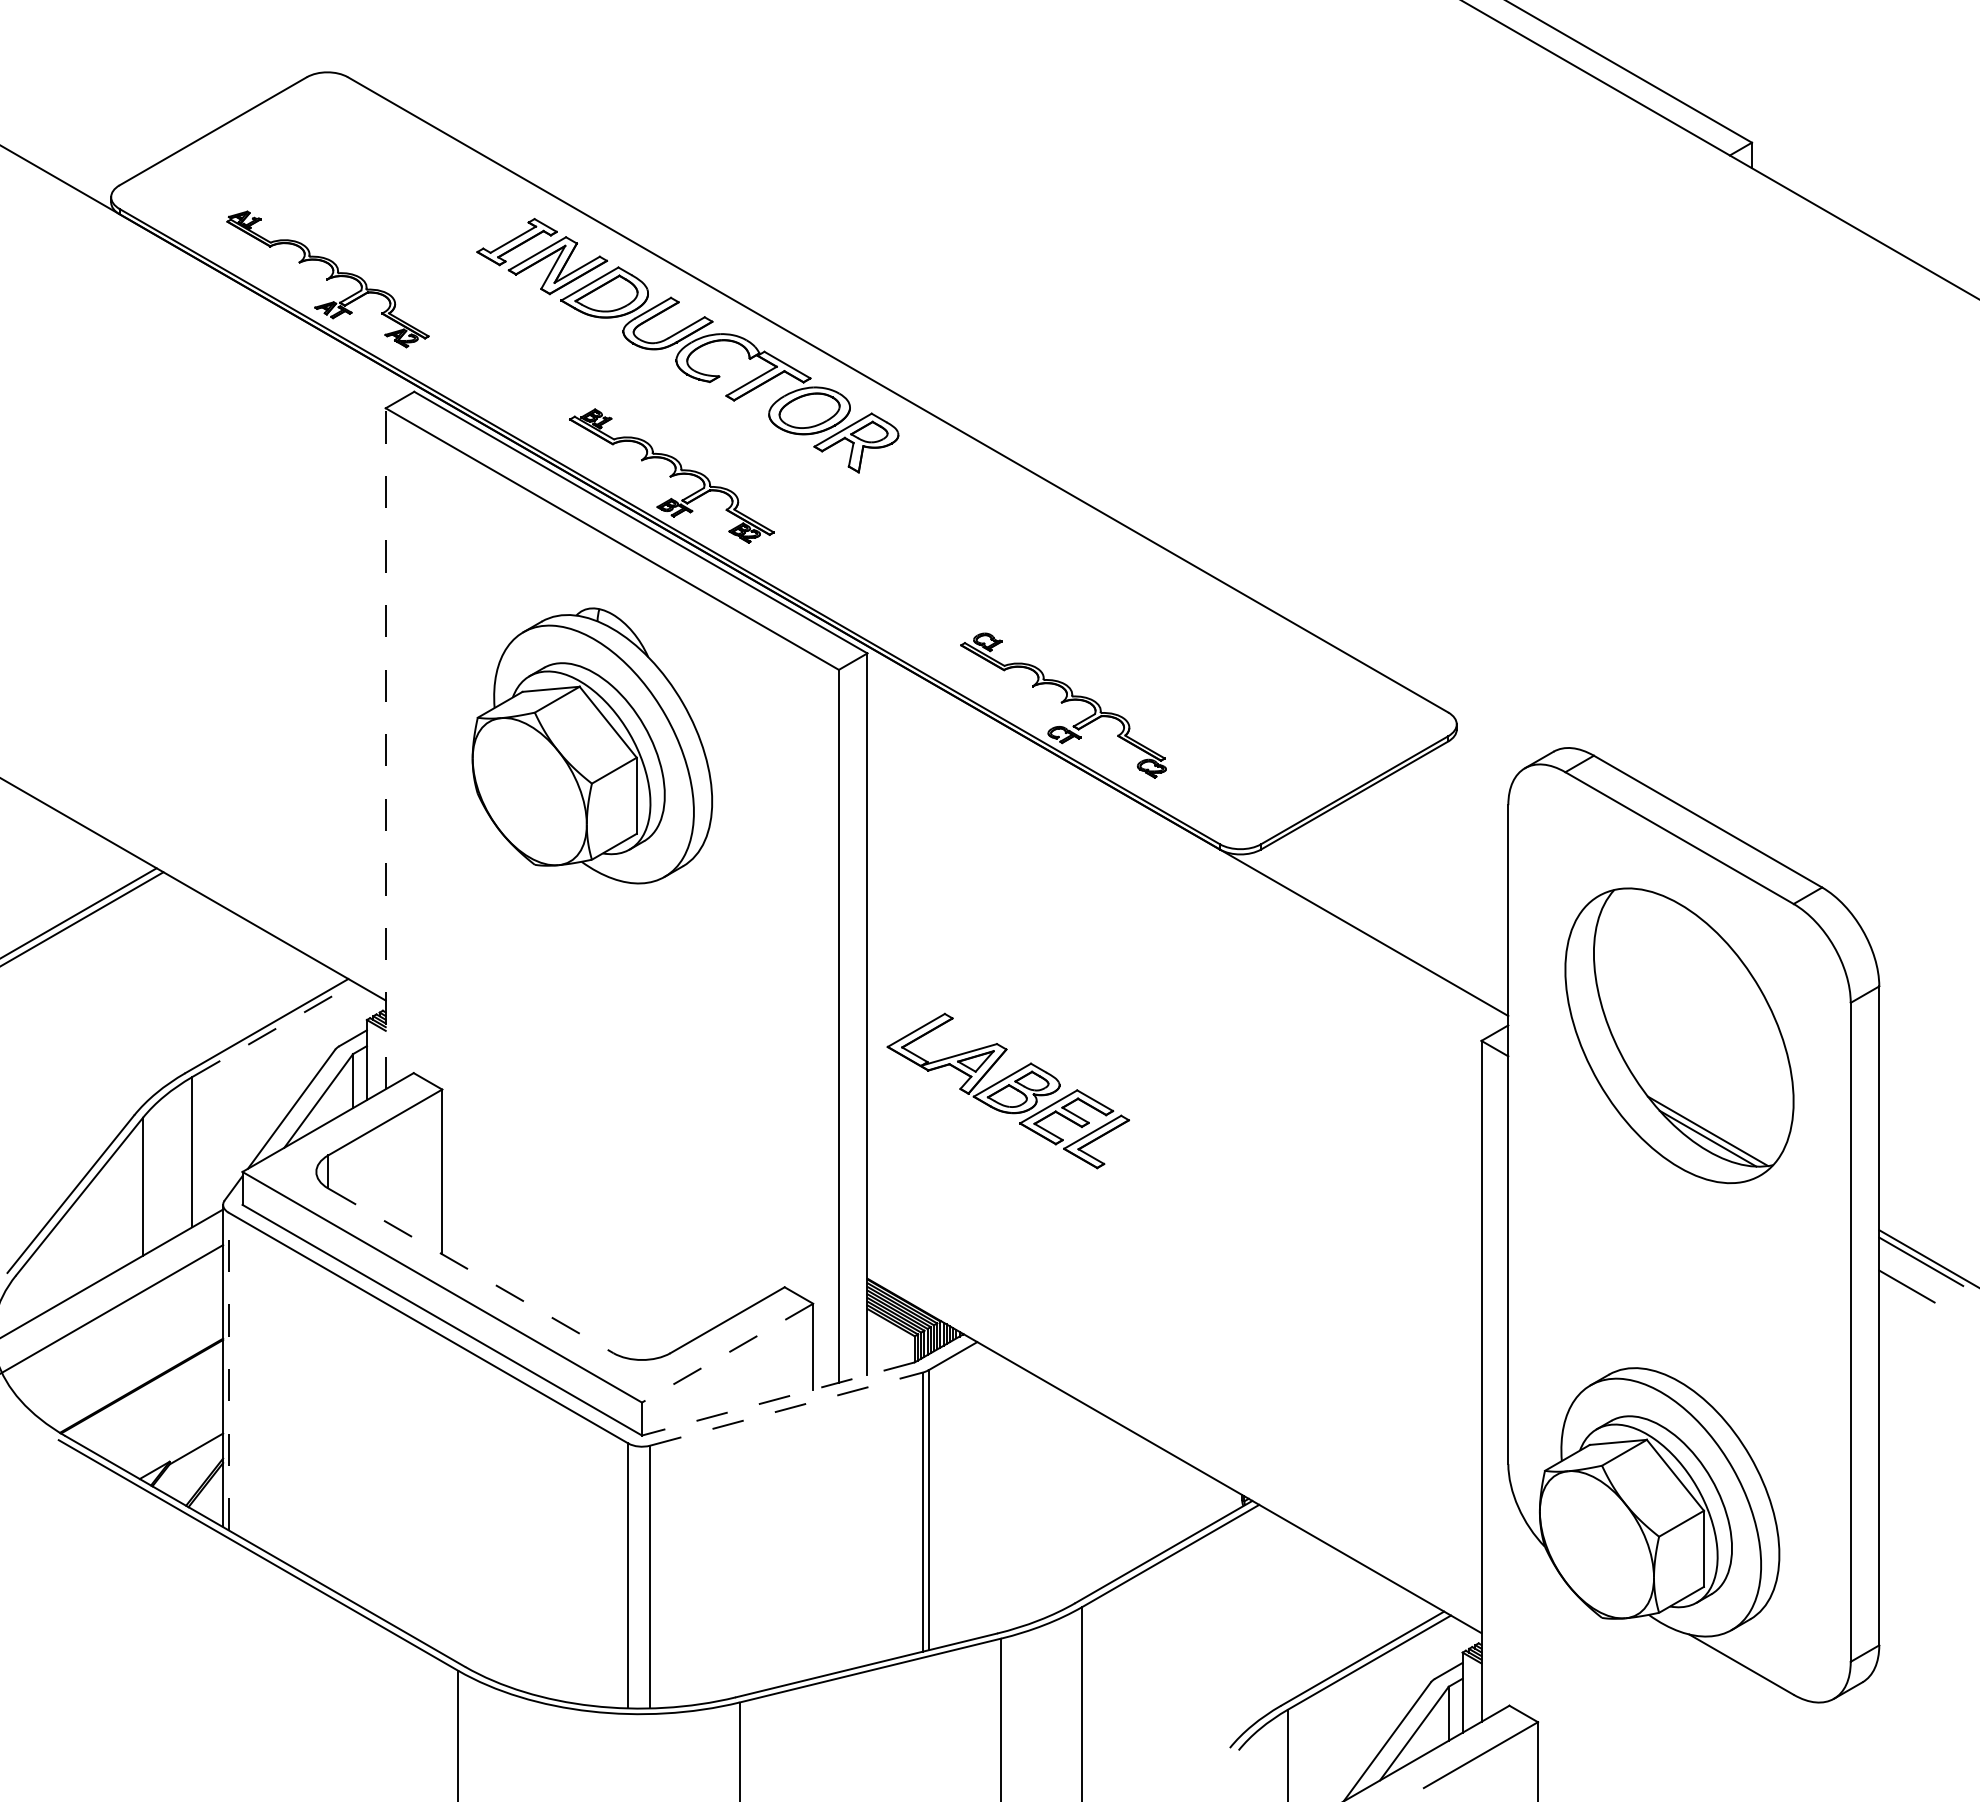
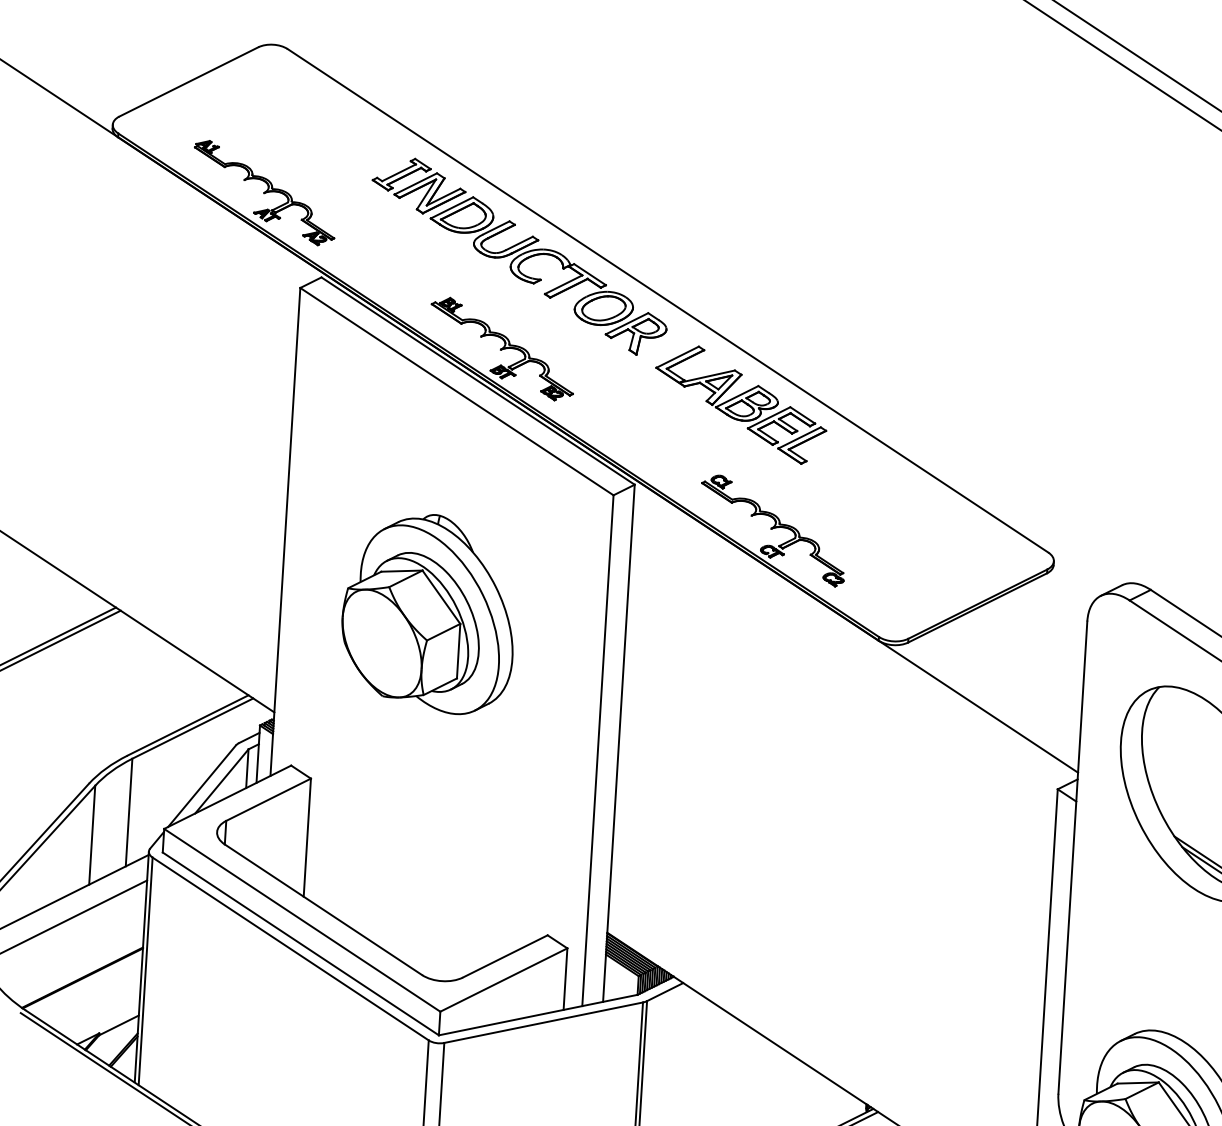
part: (591, 745) -> (428, 613), moved
line: (385, 748) -> (285, 531), dashed -> solid
line: (274, 1029) -> (193, 728), dashed -> solid
part: (1007, 1090) -> (740, 404), moved
line: (470, 1270) -> (323, 909), dashed -> solid
line: (727, 1353) -> (503, 980), dashed -> solid
line: (228, 1371) -> (145, 971), dashed -> solid
line: (777, 1399) -> (537, 1015), dashed -> solid
line: (787, 1408) -> (544, 1022), dashed -> solid

